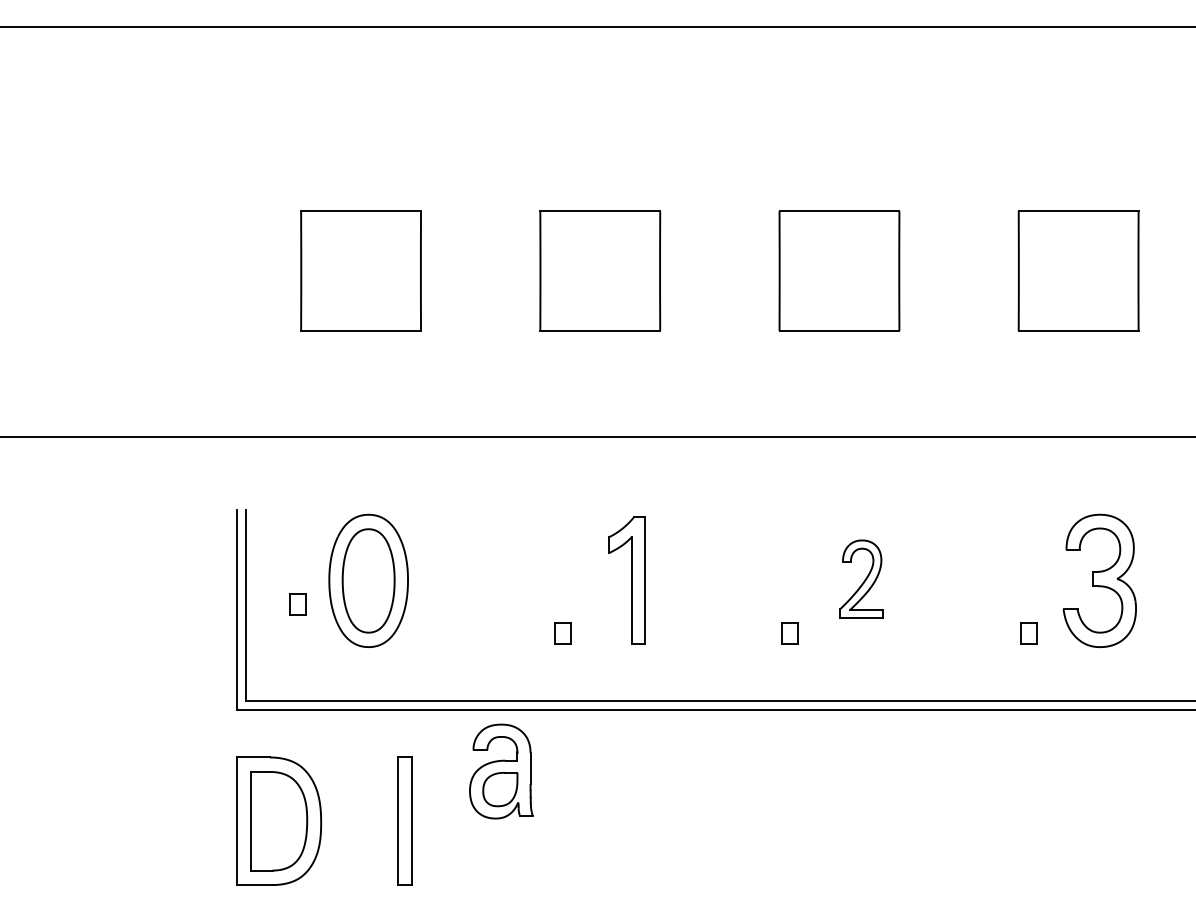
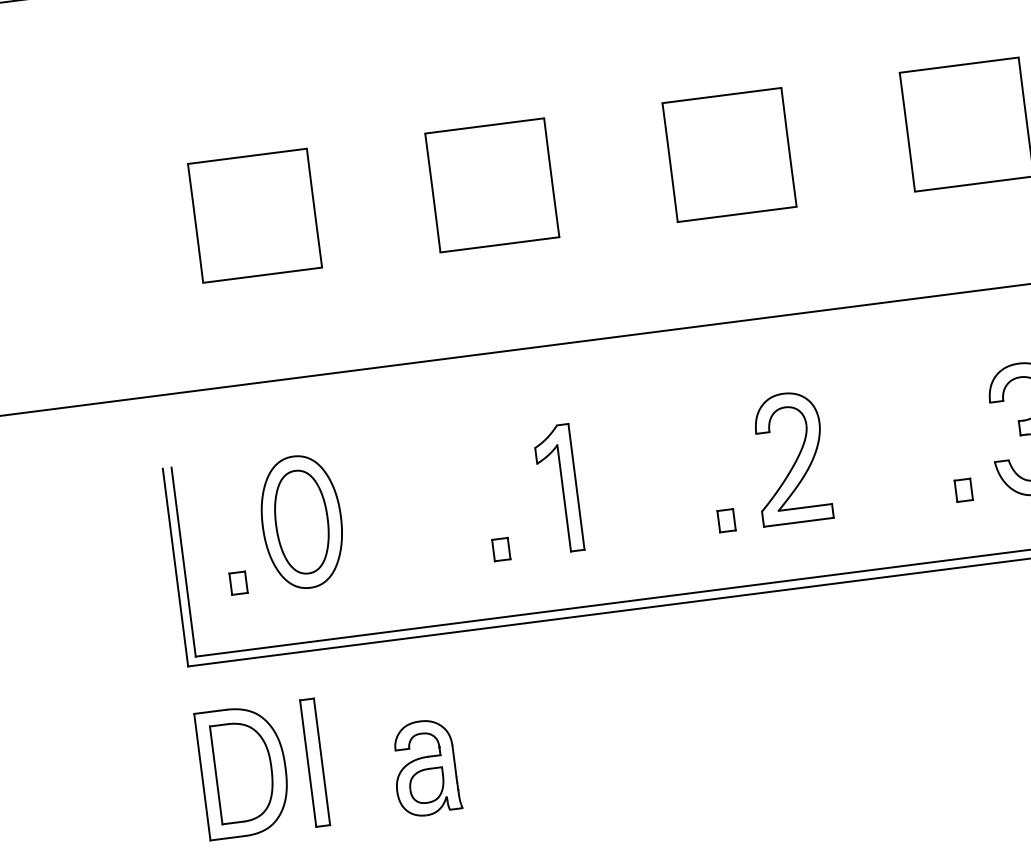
part: (861, 578) -> (790, 457), size x1.67
part: (297, 604) -> (238, 583), moved
part: (501, 771) -> (426, 767), moved
part: (404, 820) -> (314, 762), moved

